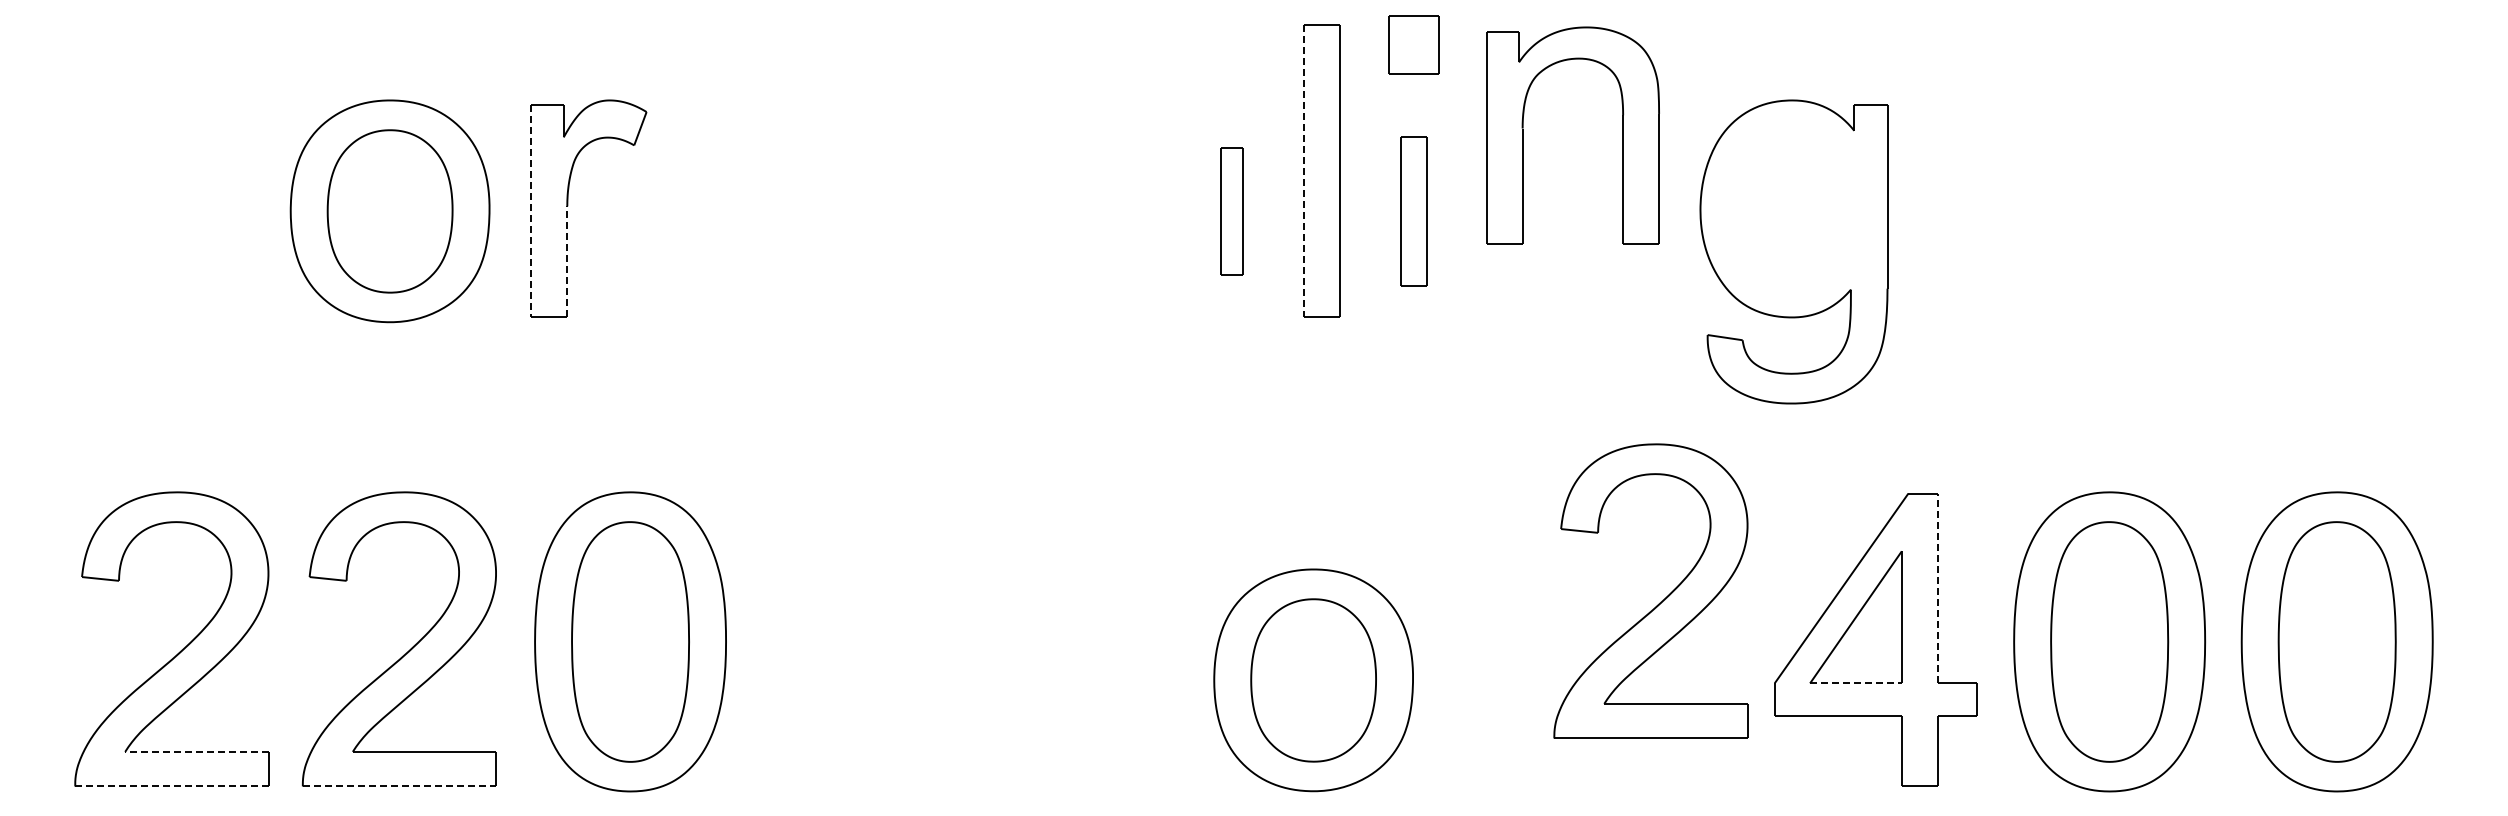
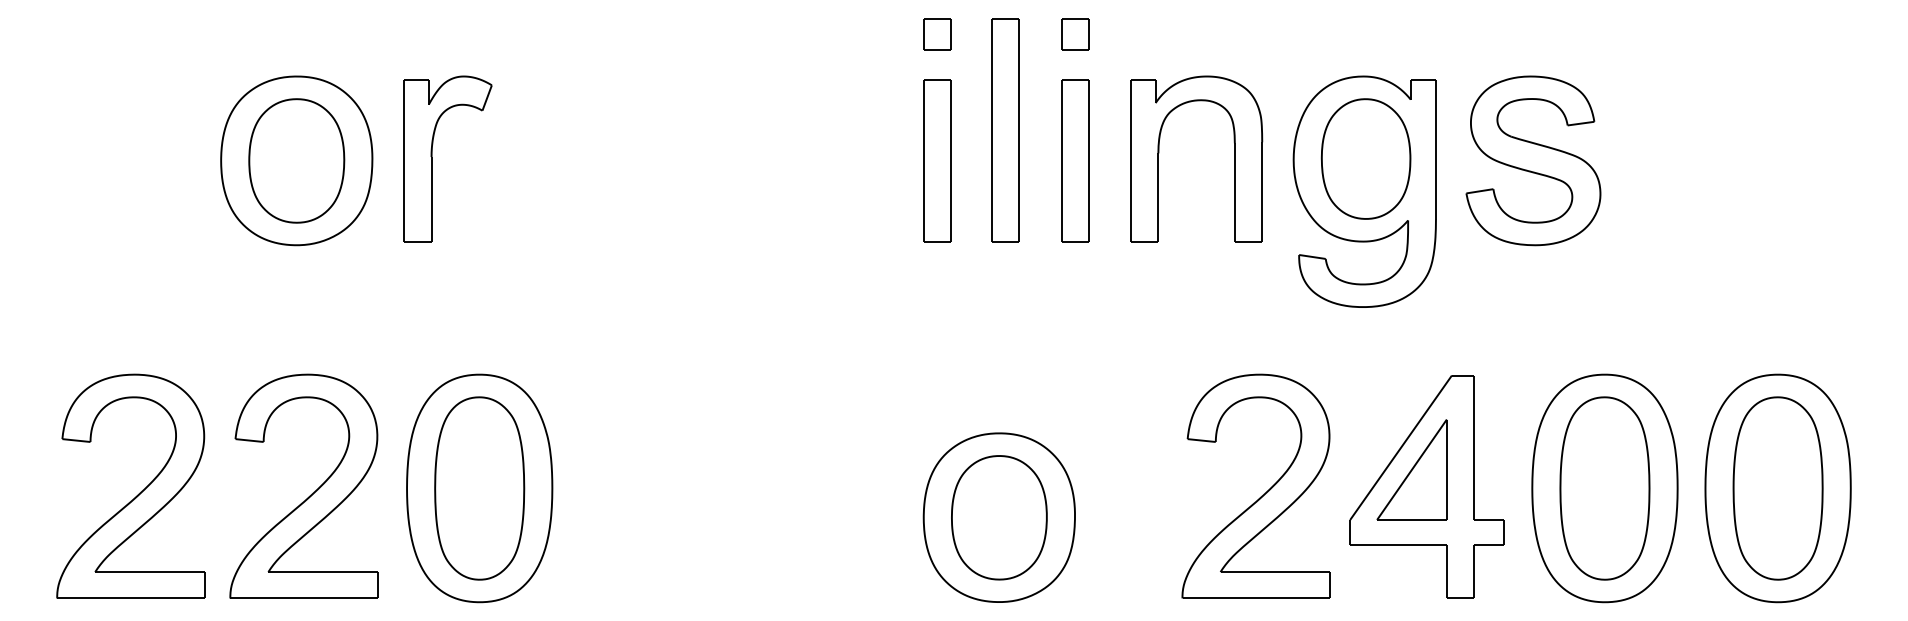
part: (1231, 45) -> (936, 34), added
part: (1413, 45) -> (1075, 34), size x0.71
part: (1523, 135) -> (1159, 158), moved
line: (1304, 171) -> (992, 130), dashed -> solid
part: (1795, 208) -> (1365, 158), added
part: (1231, 210) -> (936, 160), size x1.67
part: (1413, 210) -> (1075, 160), size x1.43
line: (531, 211) -> (404, 161), dashed -> solid
part: (2015, 211) -> (1533, 161), added
line: (567, 261) -> (431, 199), dashed -> solid
line: (1937, 588) -> (1474, 447), dashed -> solid
part: (1659, 602) -> (1262, 494), moved
line: (1855, 683) -> (1411, 520), dashed -> solid
line: (197, 751) -> (150, 571), dashed -> solid
line: (172, 786) -> (131, 598), dashed -> solid
line: (399, 786) -> (303, 598), dashed -> solid

